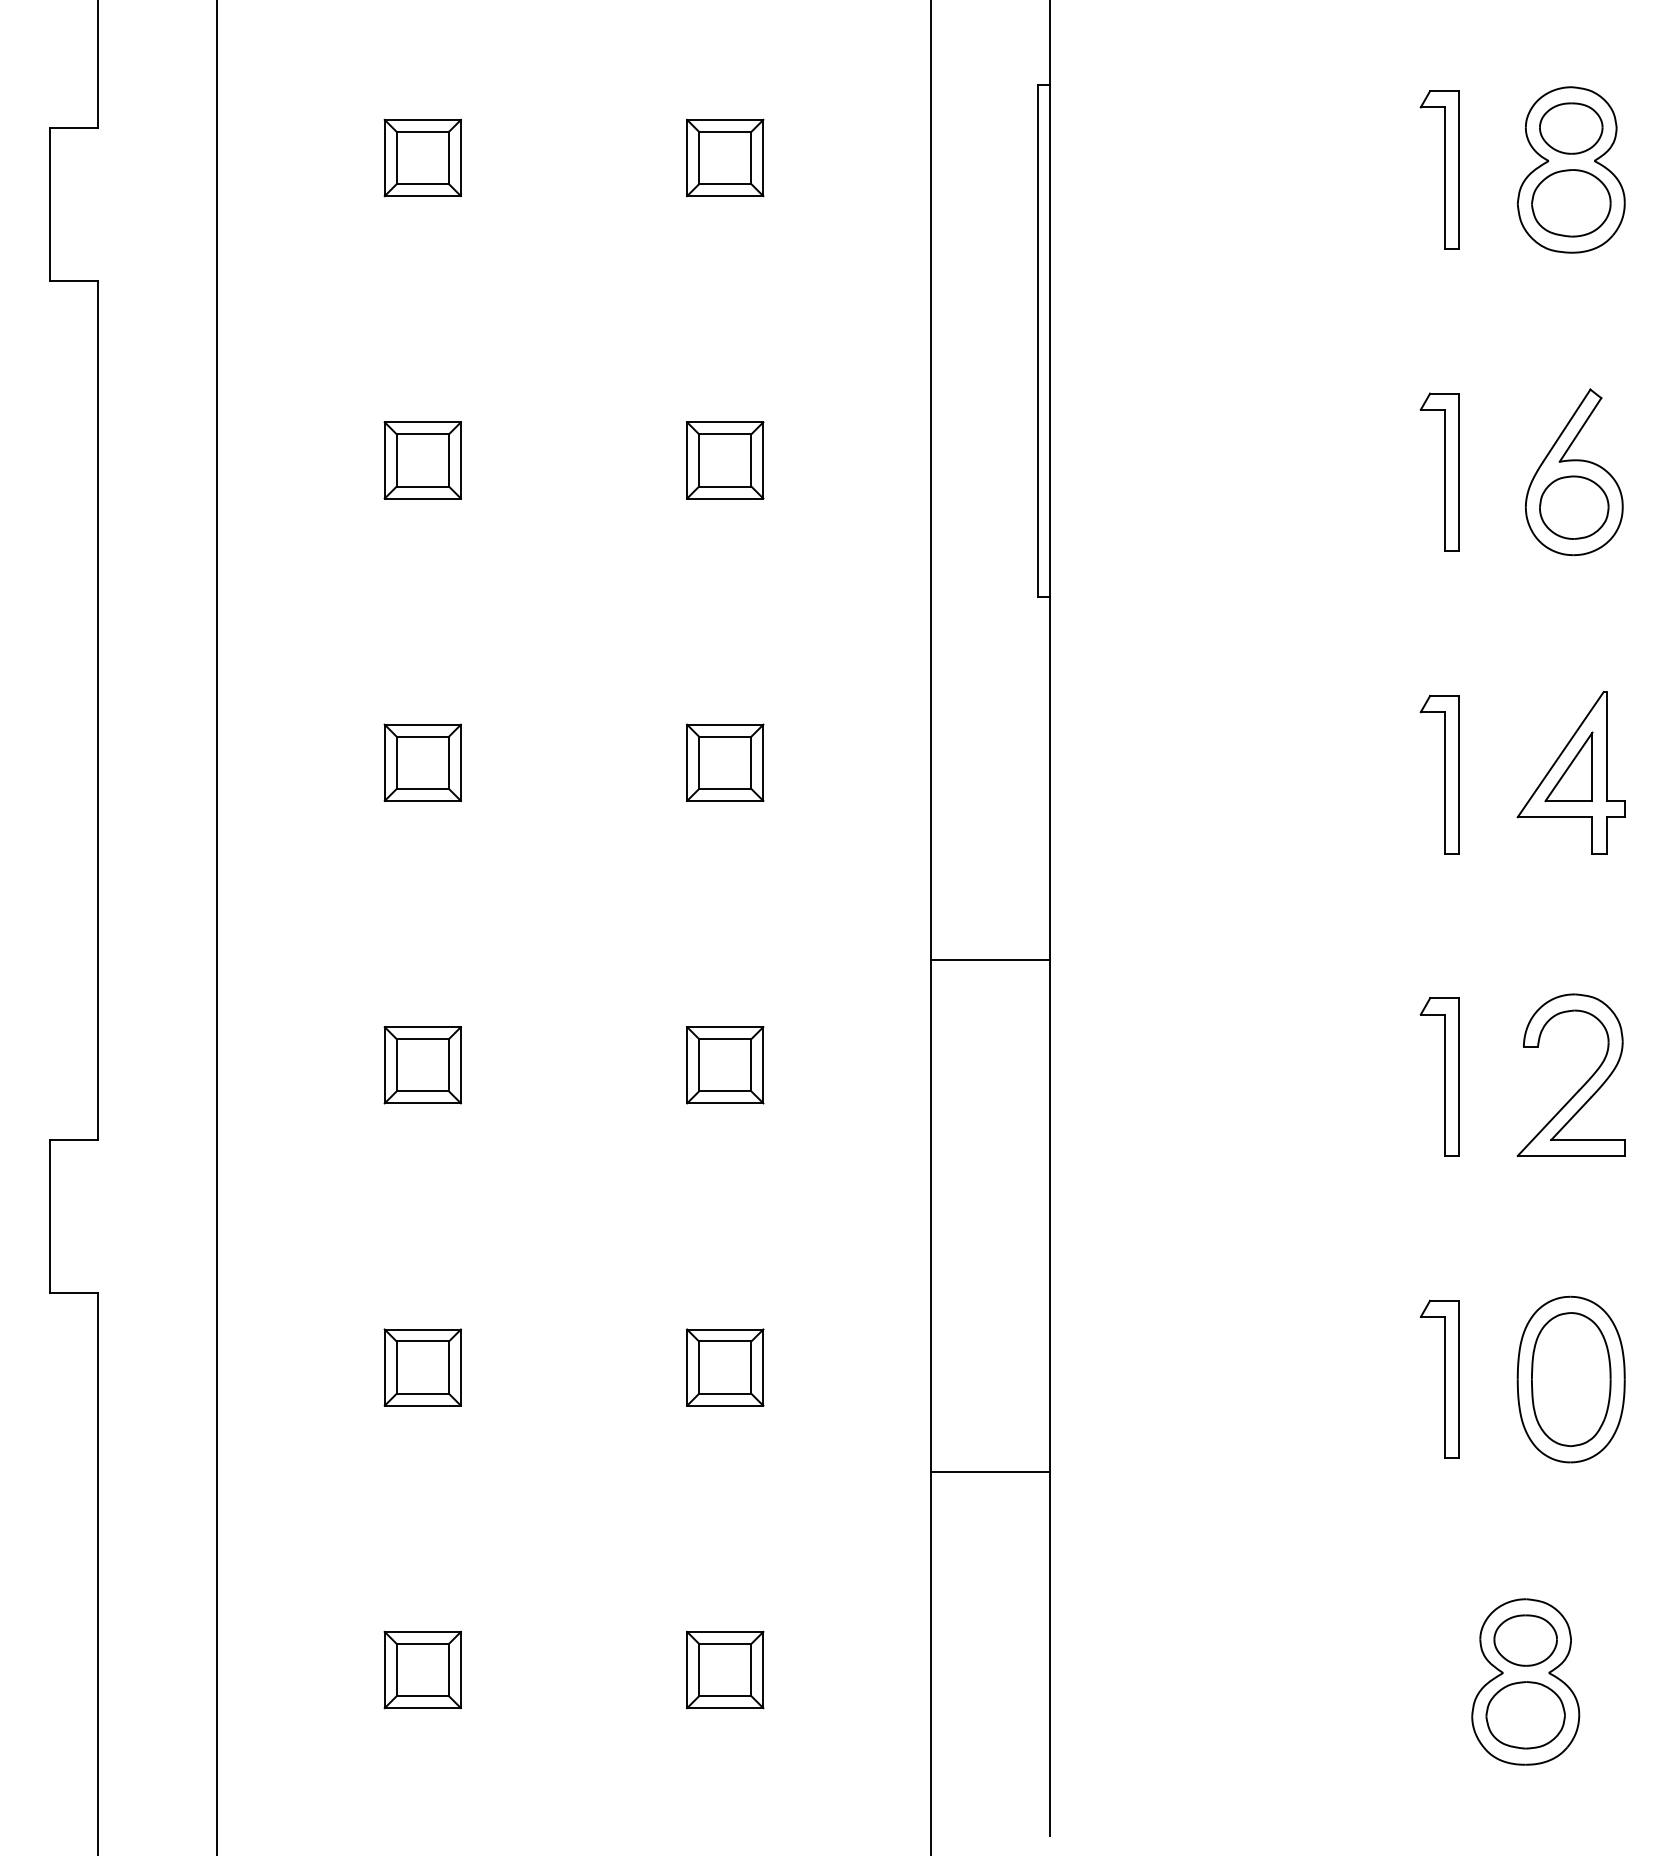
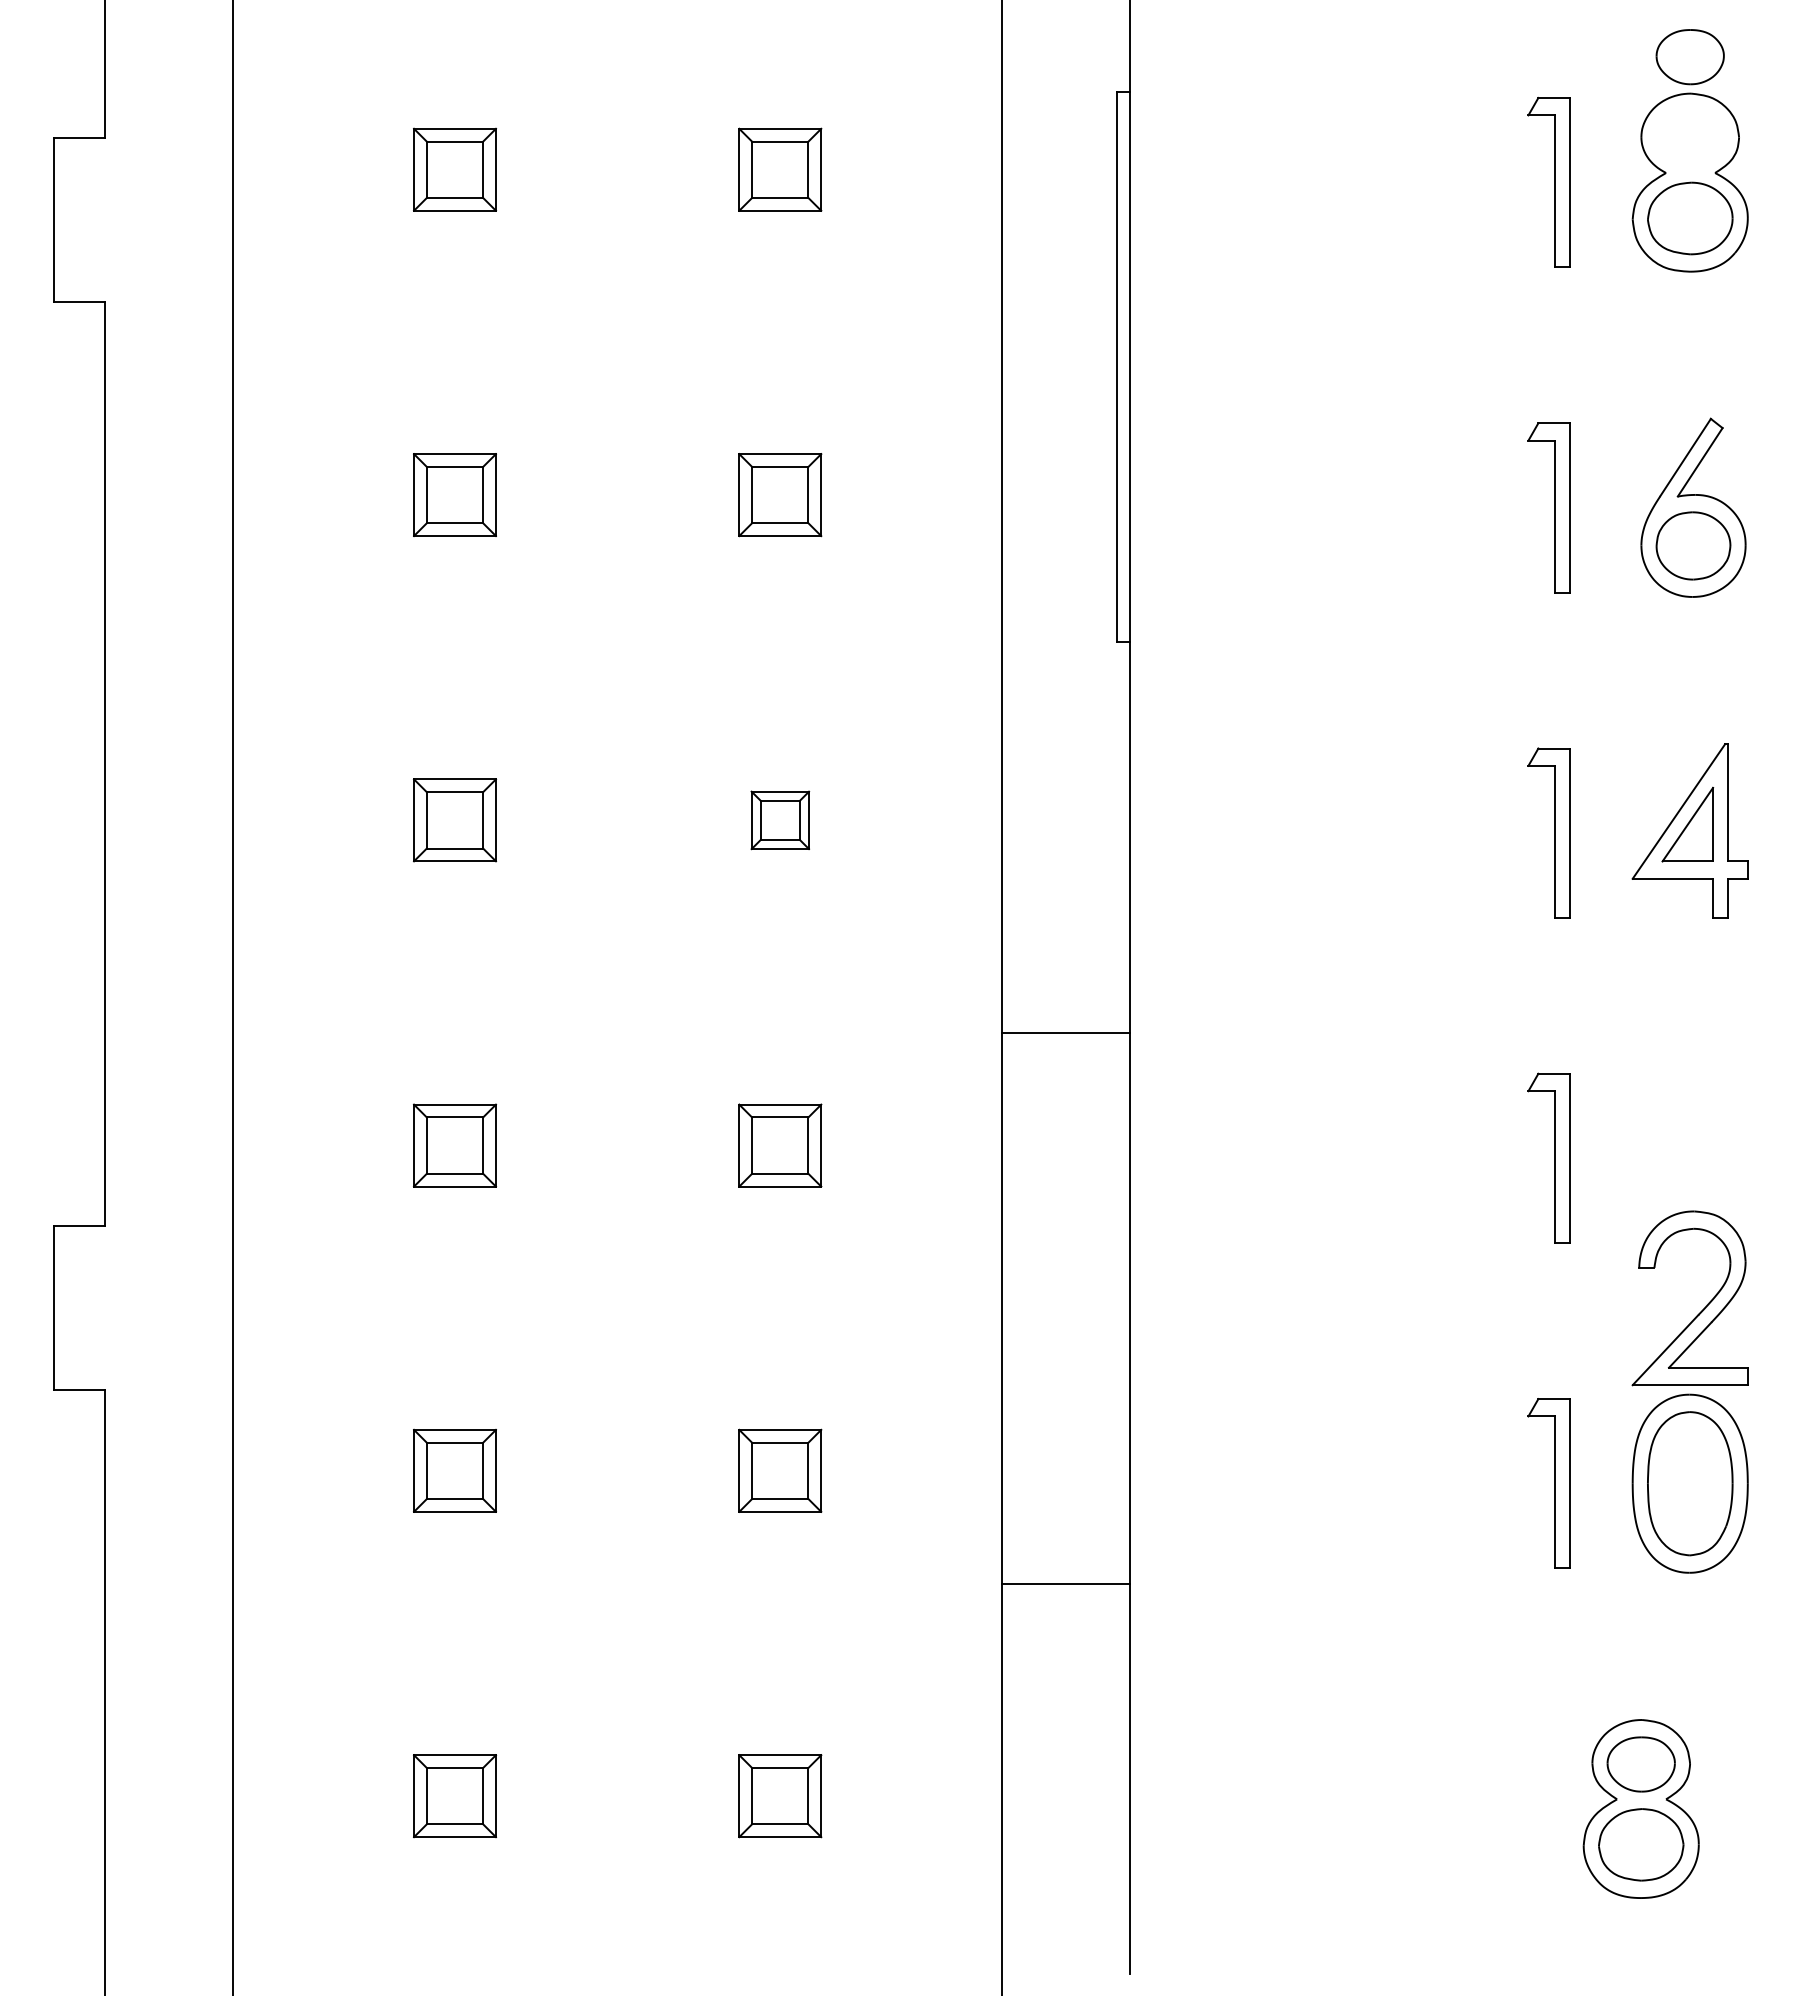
part: (1570, 128) -> (1689, 57), moved
part: (725, 762) -> (780, 820), size x0.7
part: (1581, 1086) -> (1701, 1310), moved

